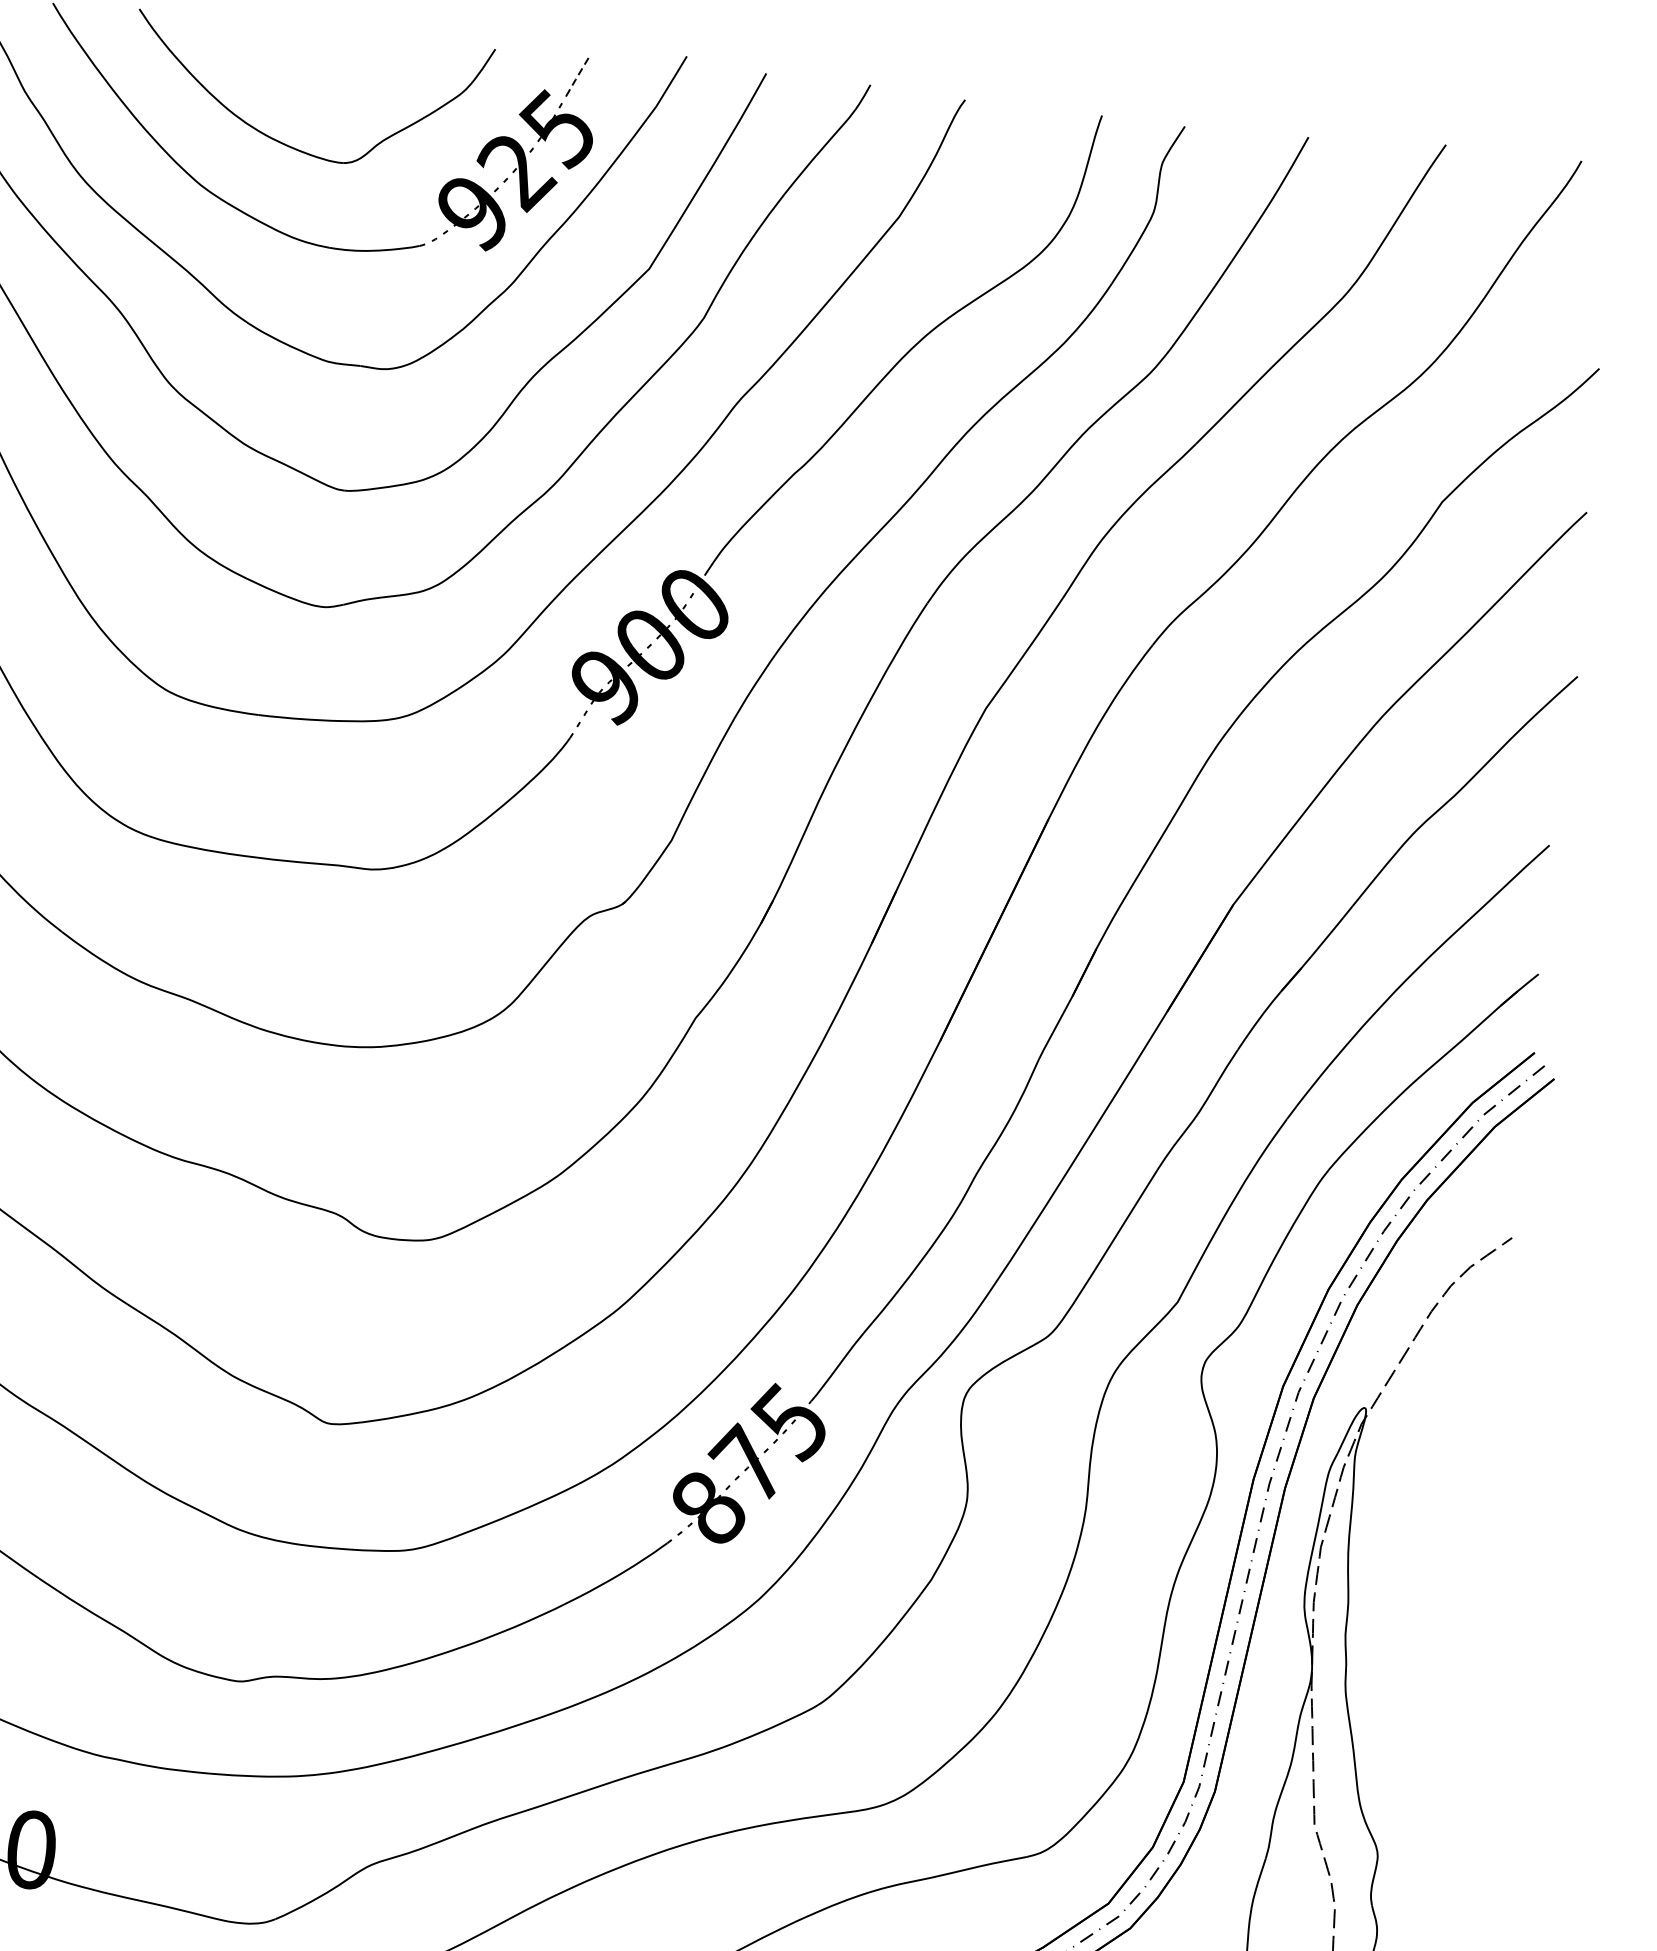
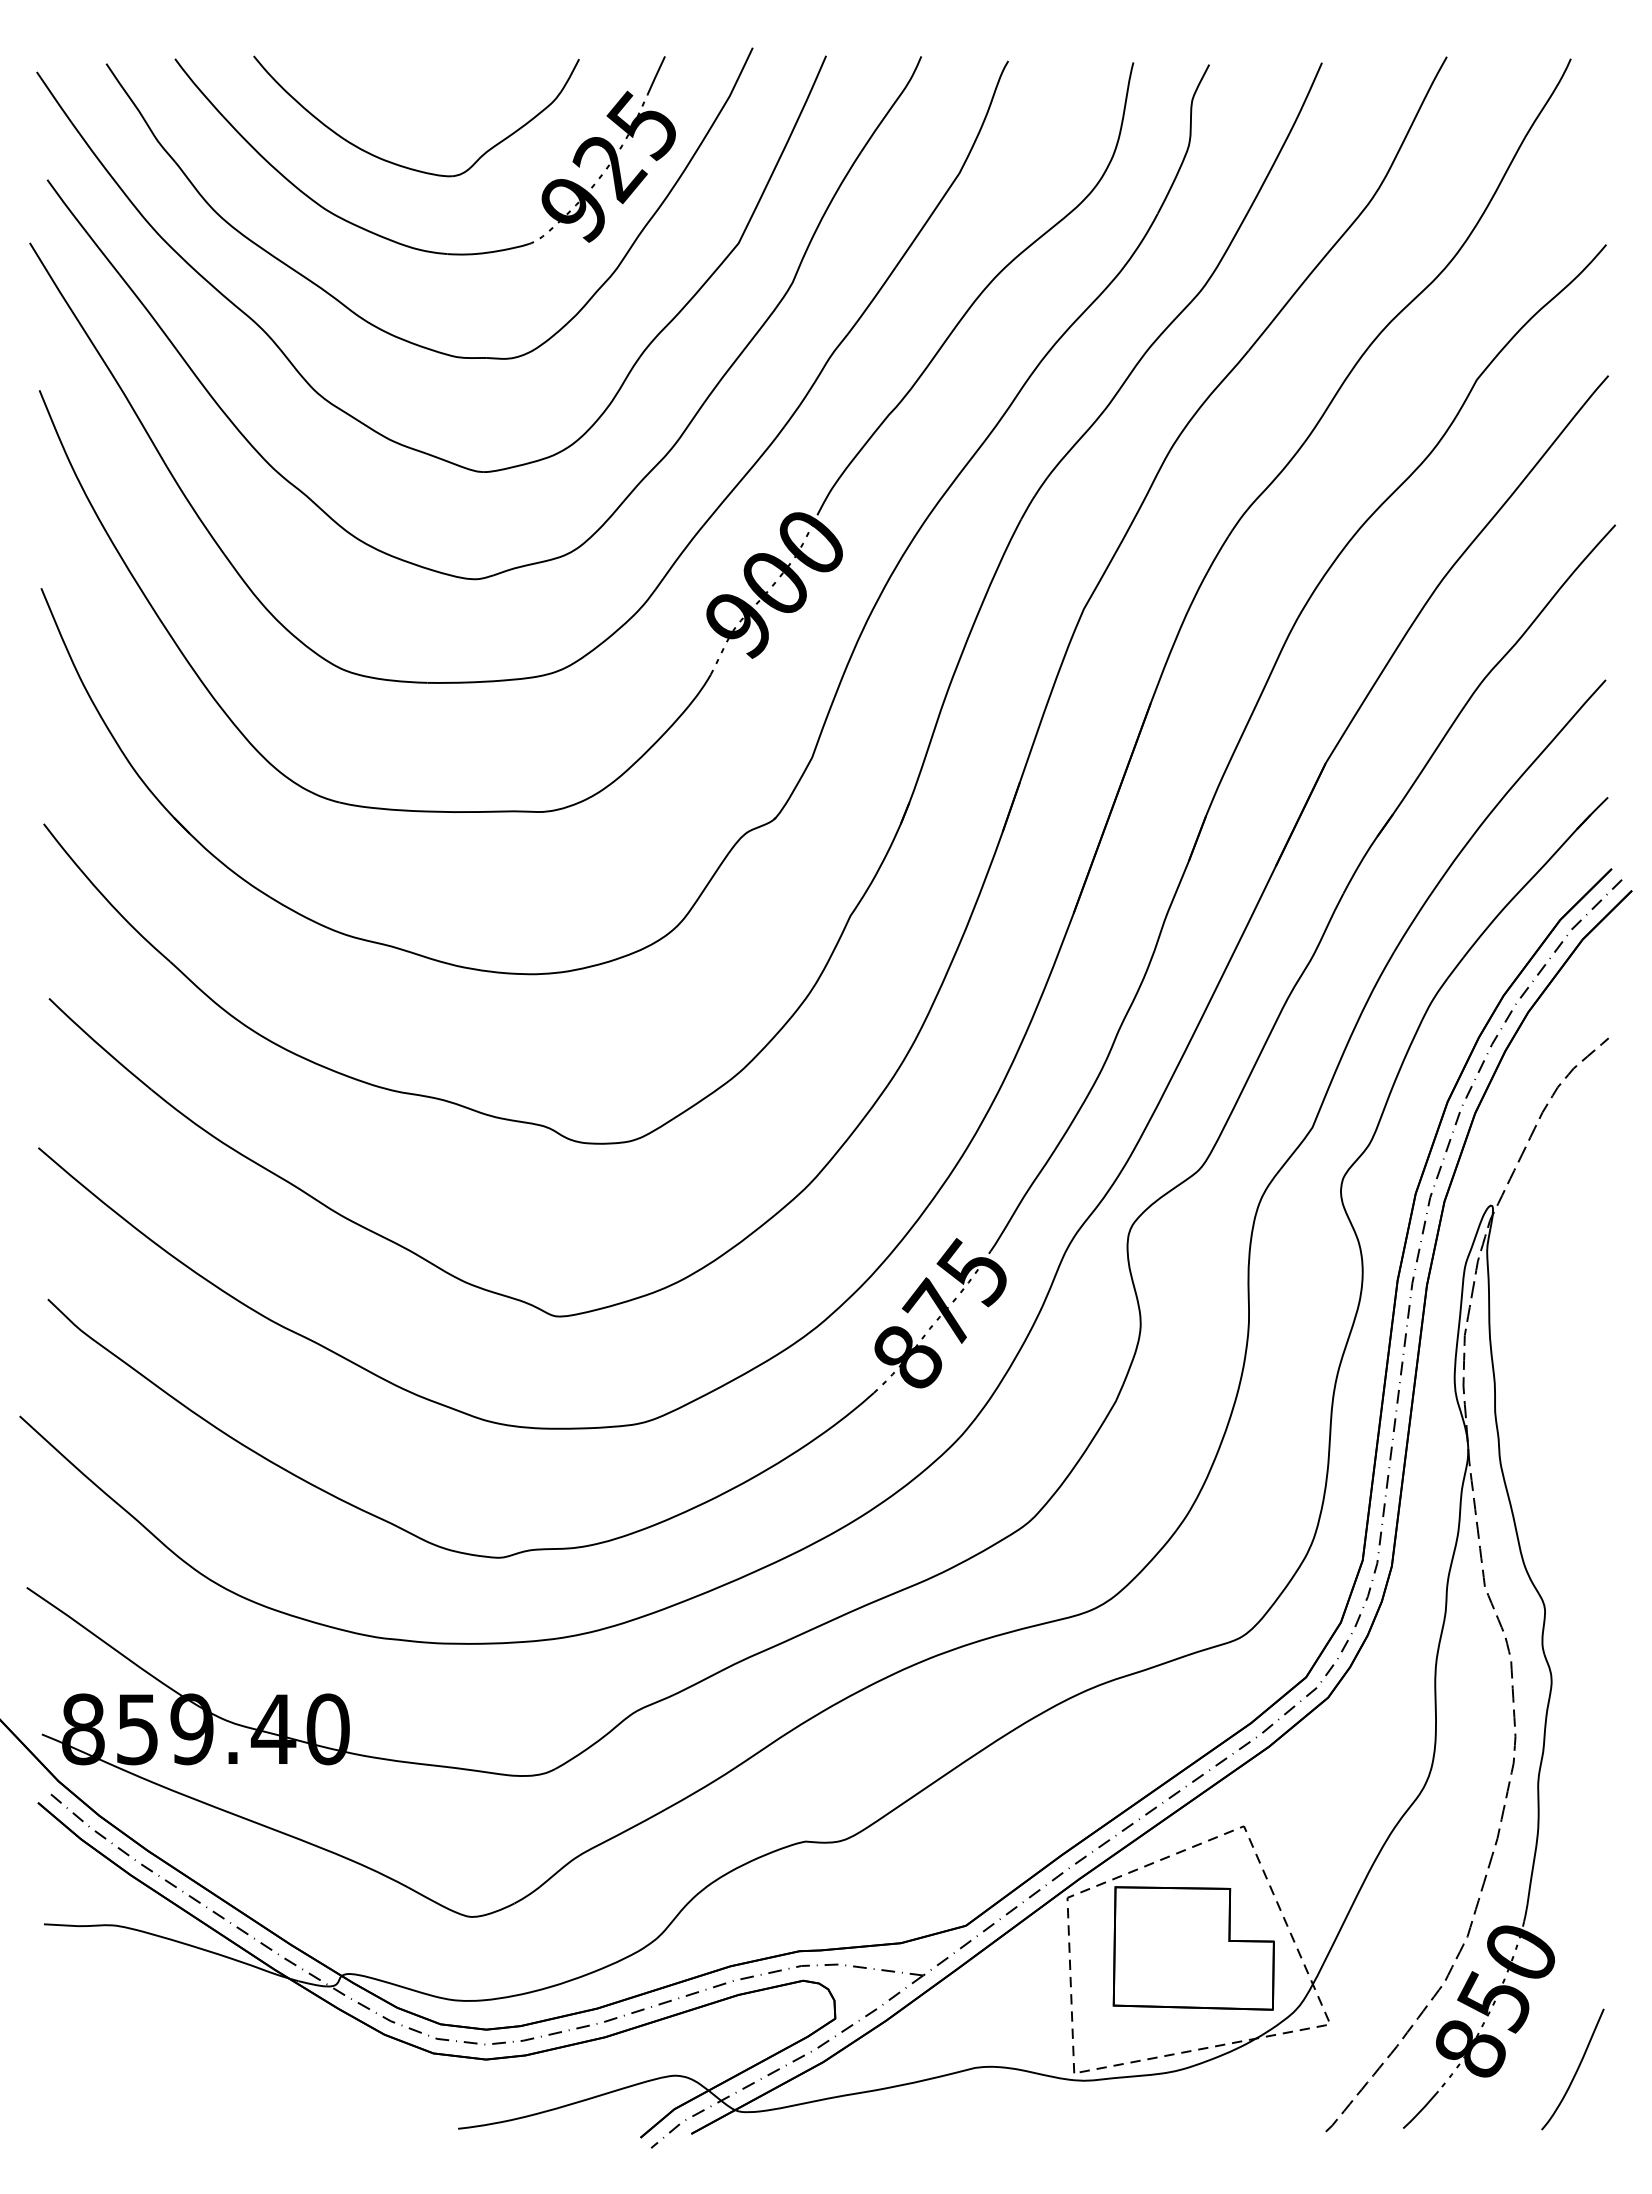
line: (577, 76) -> (655, 76), dashed -> solid

